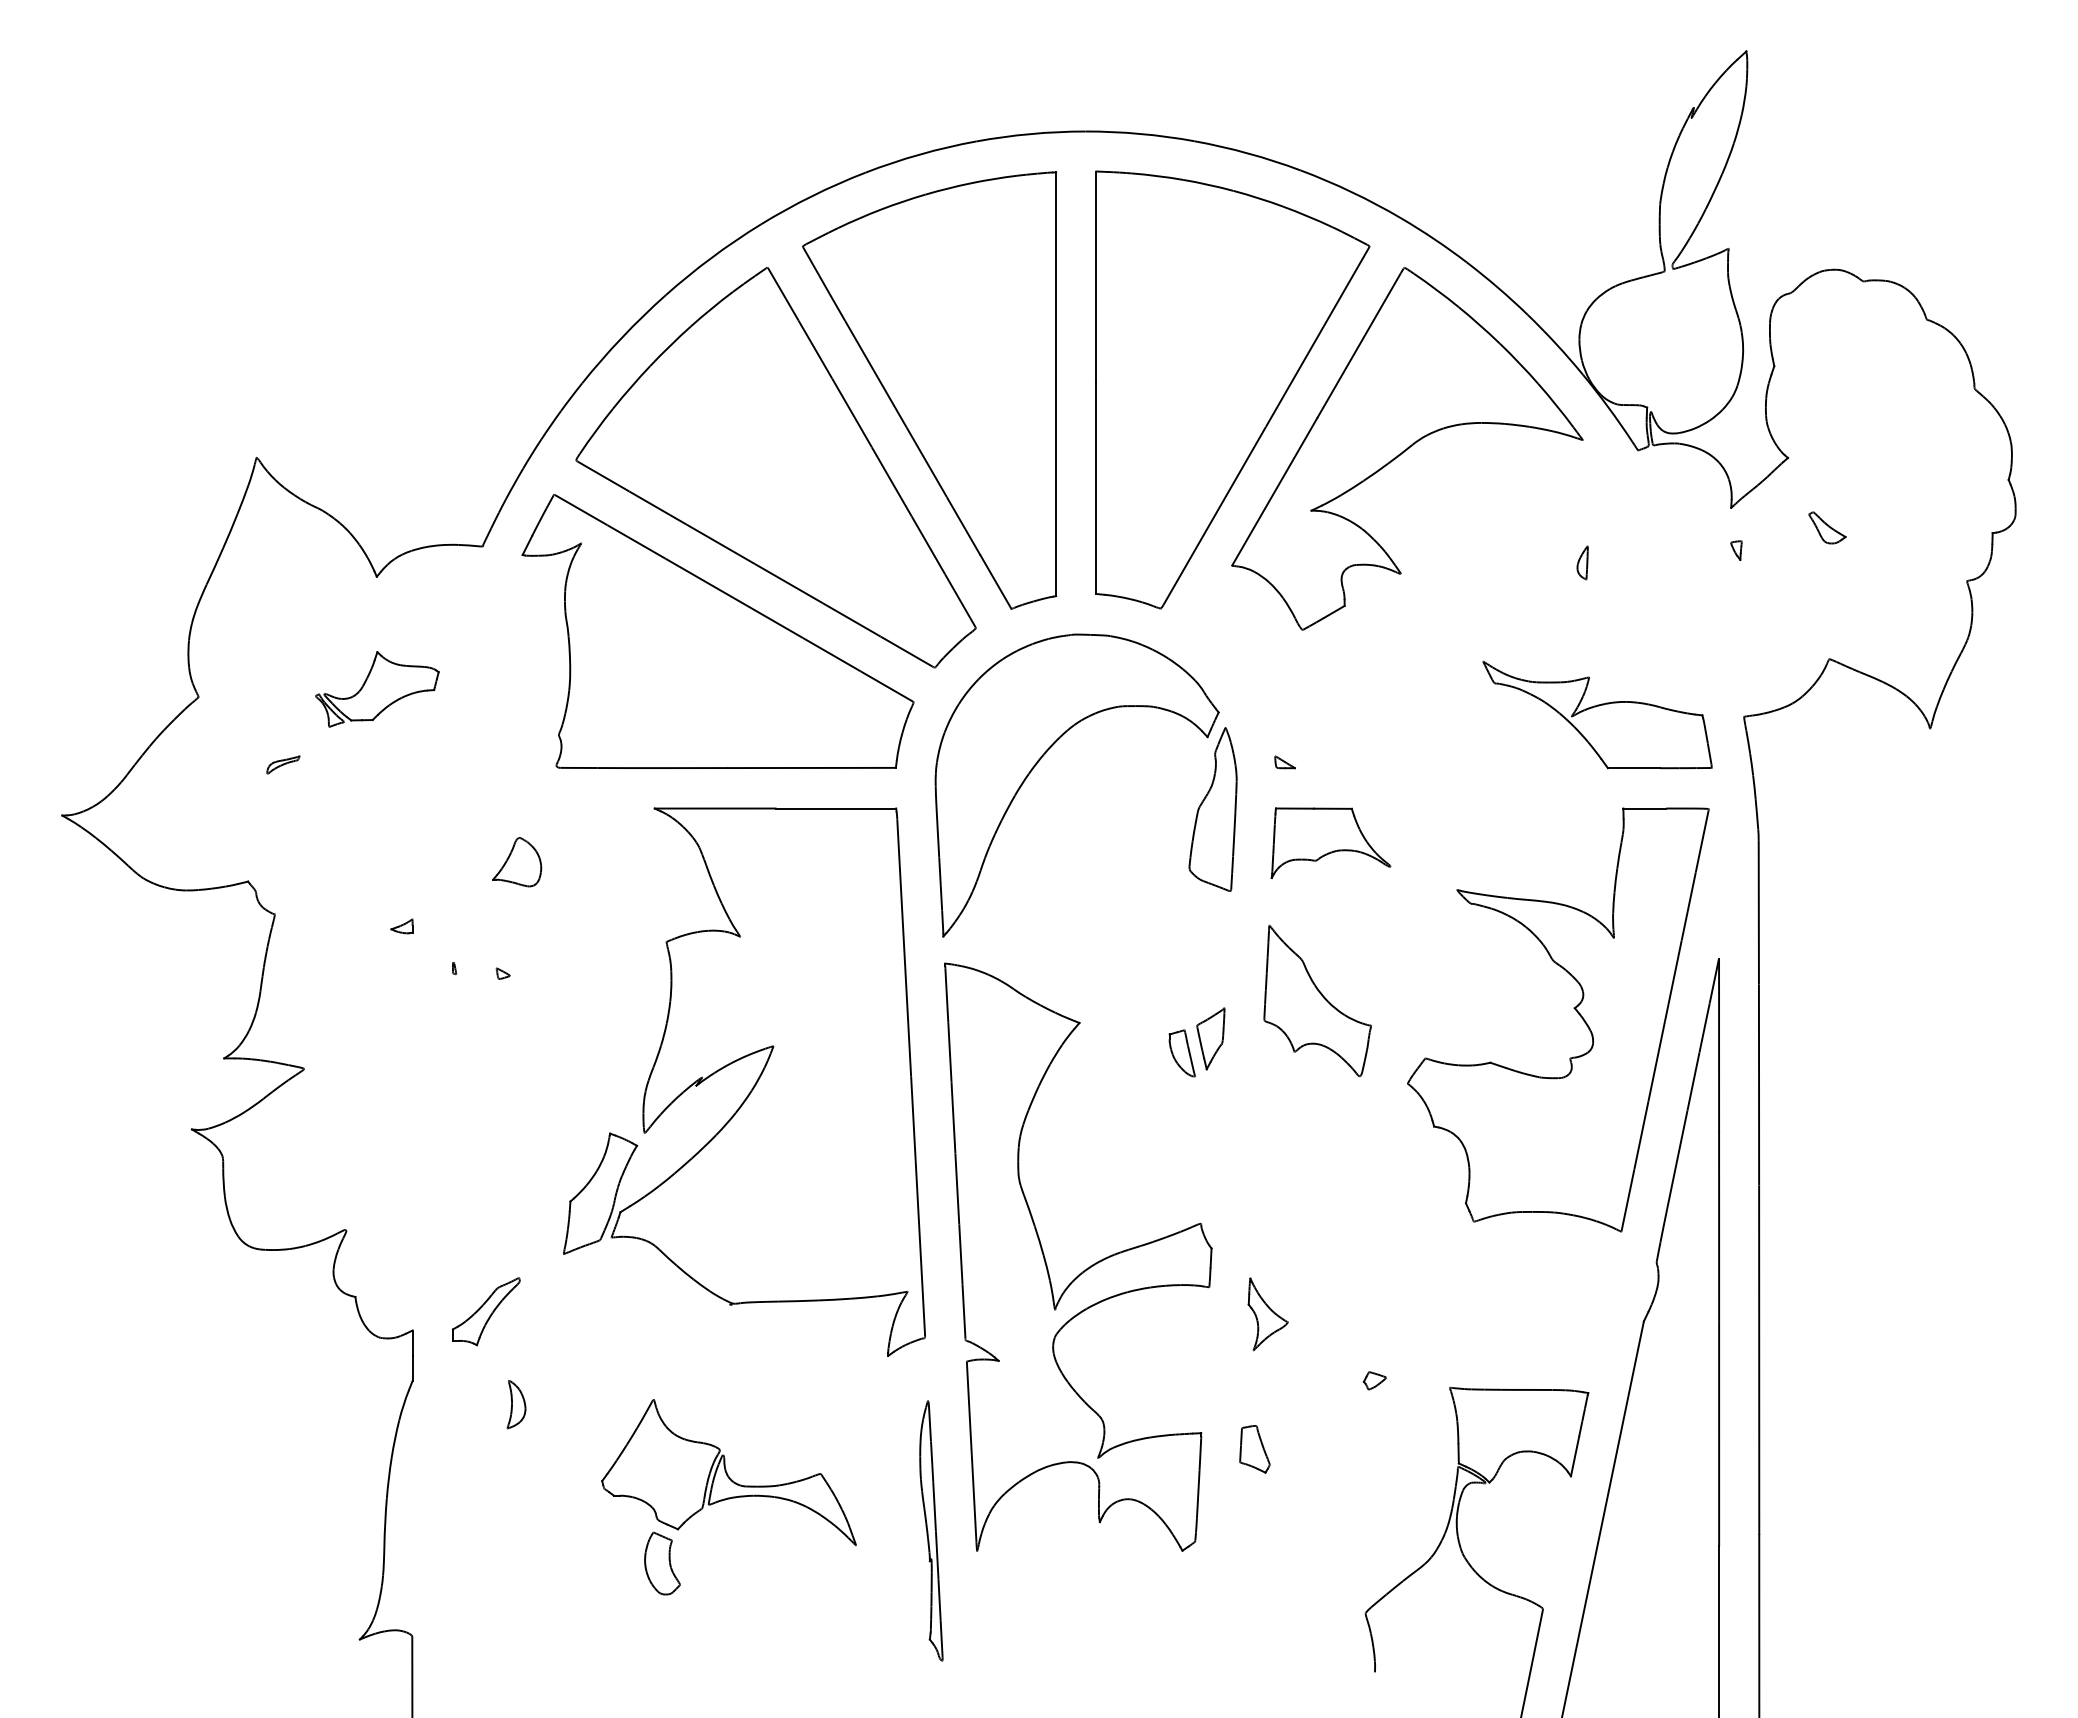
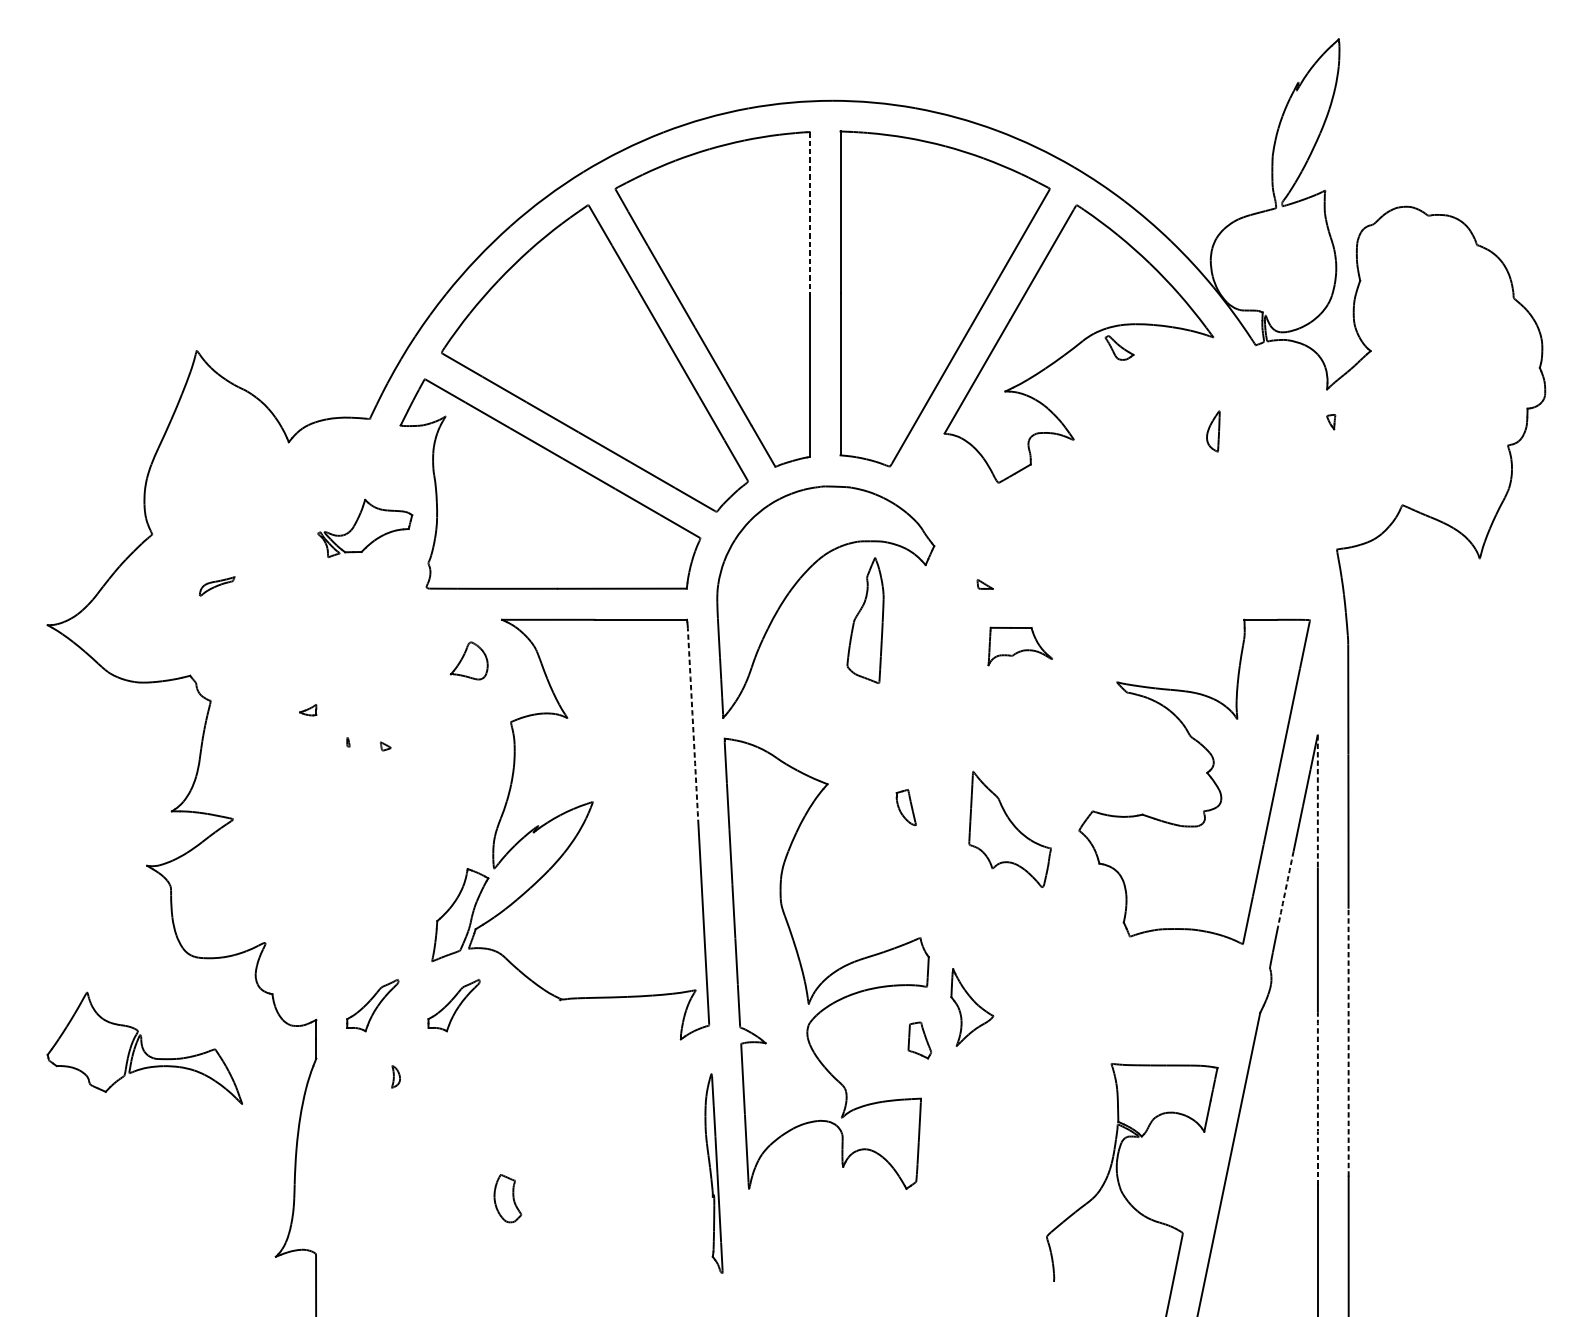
line: (1056, 278) -> (809, 213), solid -> dashed
part: (1827, 527) -> (1119, 347), moved
part: (1582, 562) -> (1213, 431), size x1.6
part: (377, 689) -> (365, 528), moved
part: (1597, 714) -> (1224, 547), removed
part: (283, 764) -> (217, 586), size x1.4
part: (1212, 809) -> (865, 620), moved
part: (1330, 843) -> (1019, 646), size x0.7
part: (517, 862) -> (469, 661), moved
arc: (904, 947) -> (693, 726), solid -> dashed
part: (1317, 1000) -> (1009, 829), moved
part: (1210, 1038) -> (927, 796), removed
line: (1719, 1045) -> (1318, 801), solid -> dashed
arc: (1677, 1159) -> (1285, 888), solid -> dashed
part: (592, 1311) -> (454, 1005), added
part: (1267, 1314) -> (971, 1007), size x1.4
arc: (1759, 1360) -> (1348, 1042), solid -> dashed
part: (1374, 1380) -> (1053, 1058), removed
part: (516, 1404) -> (395, 1076), size x0.6
arc: (1719, 1433) -> (1318, 1098), solid -> dashed
part: (1254, 1449) -> (919, 1040), moved
part: (728, 1472) -> (144, 1048), moved

